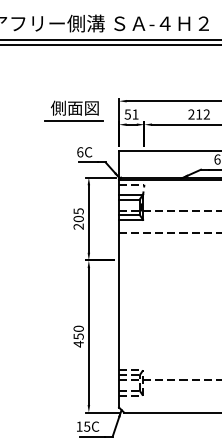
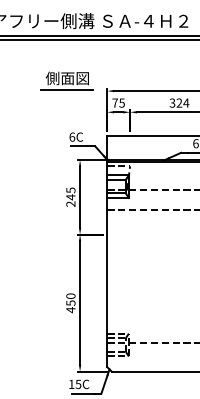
part: (73, 110) -> (66, 80), moved
text: (131, 113) -> (118, 102), 51 -> 75
text: (199, 113) -> (179, 102), 212 -> 324
text: (78, 219) -> (70, 197), 205 -> 245

